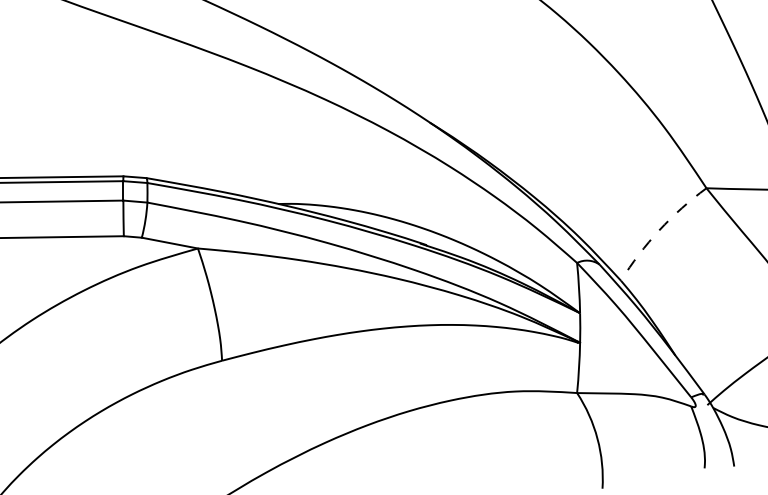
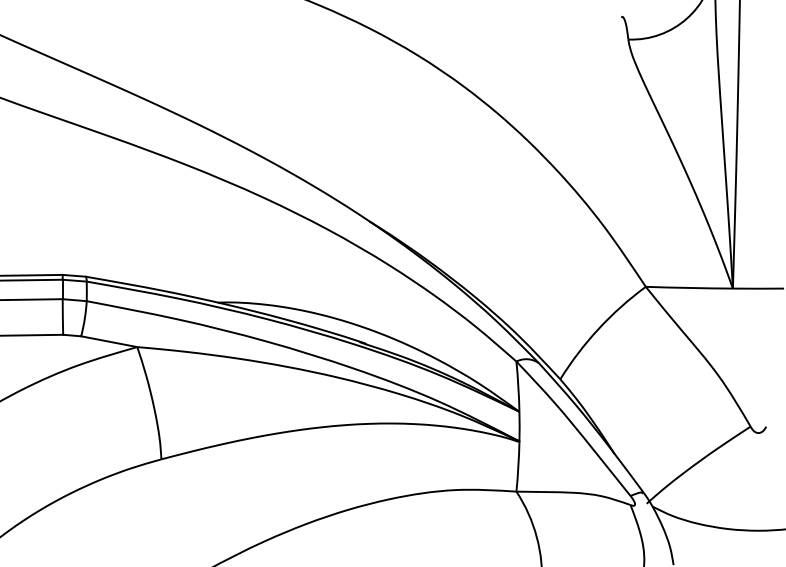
arc: (659, 229) -> (598, 328), dashed -> solid

